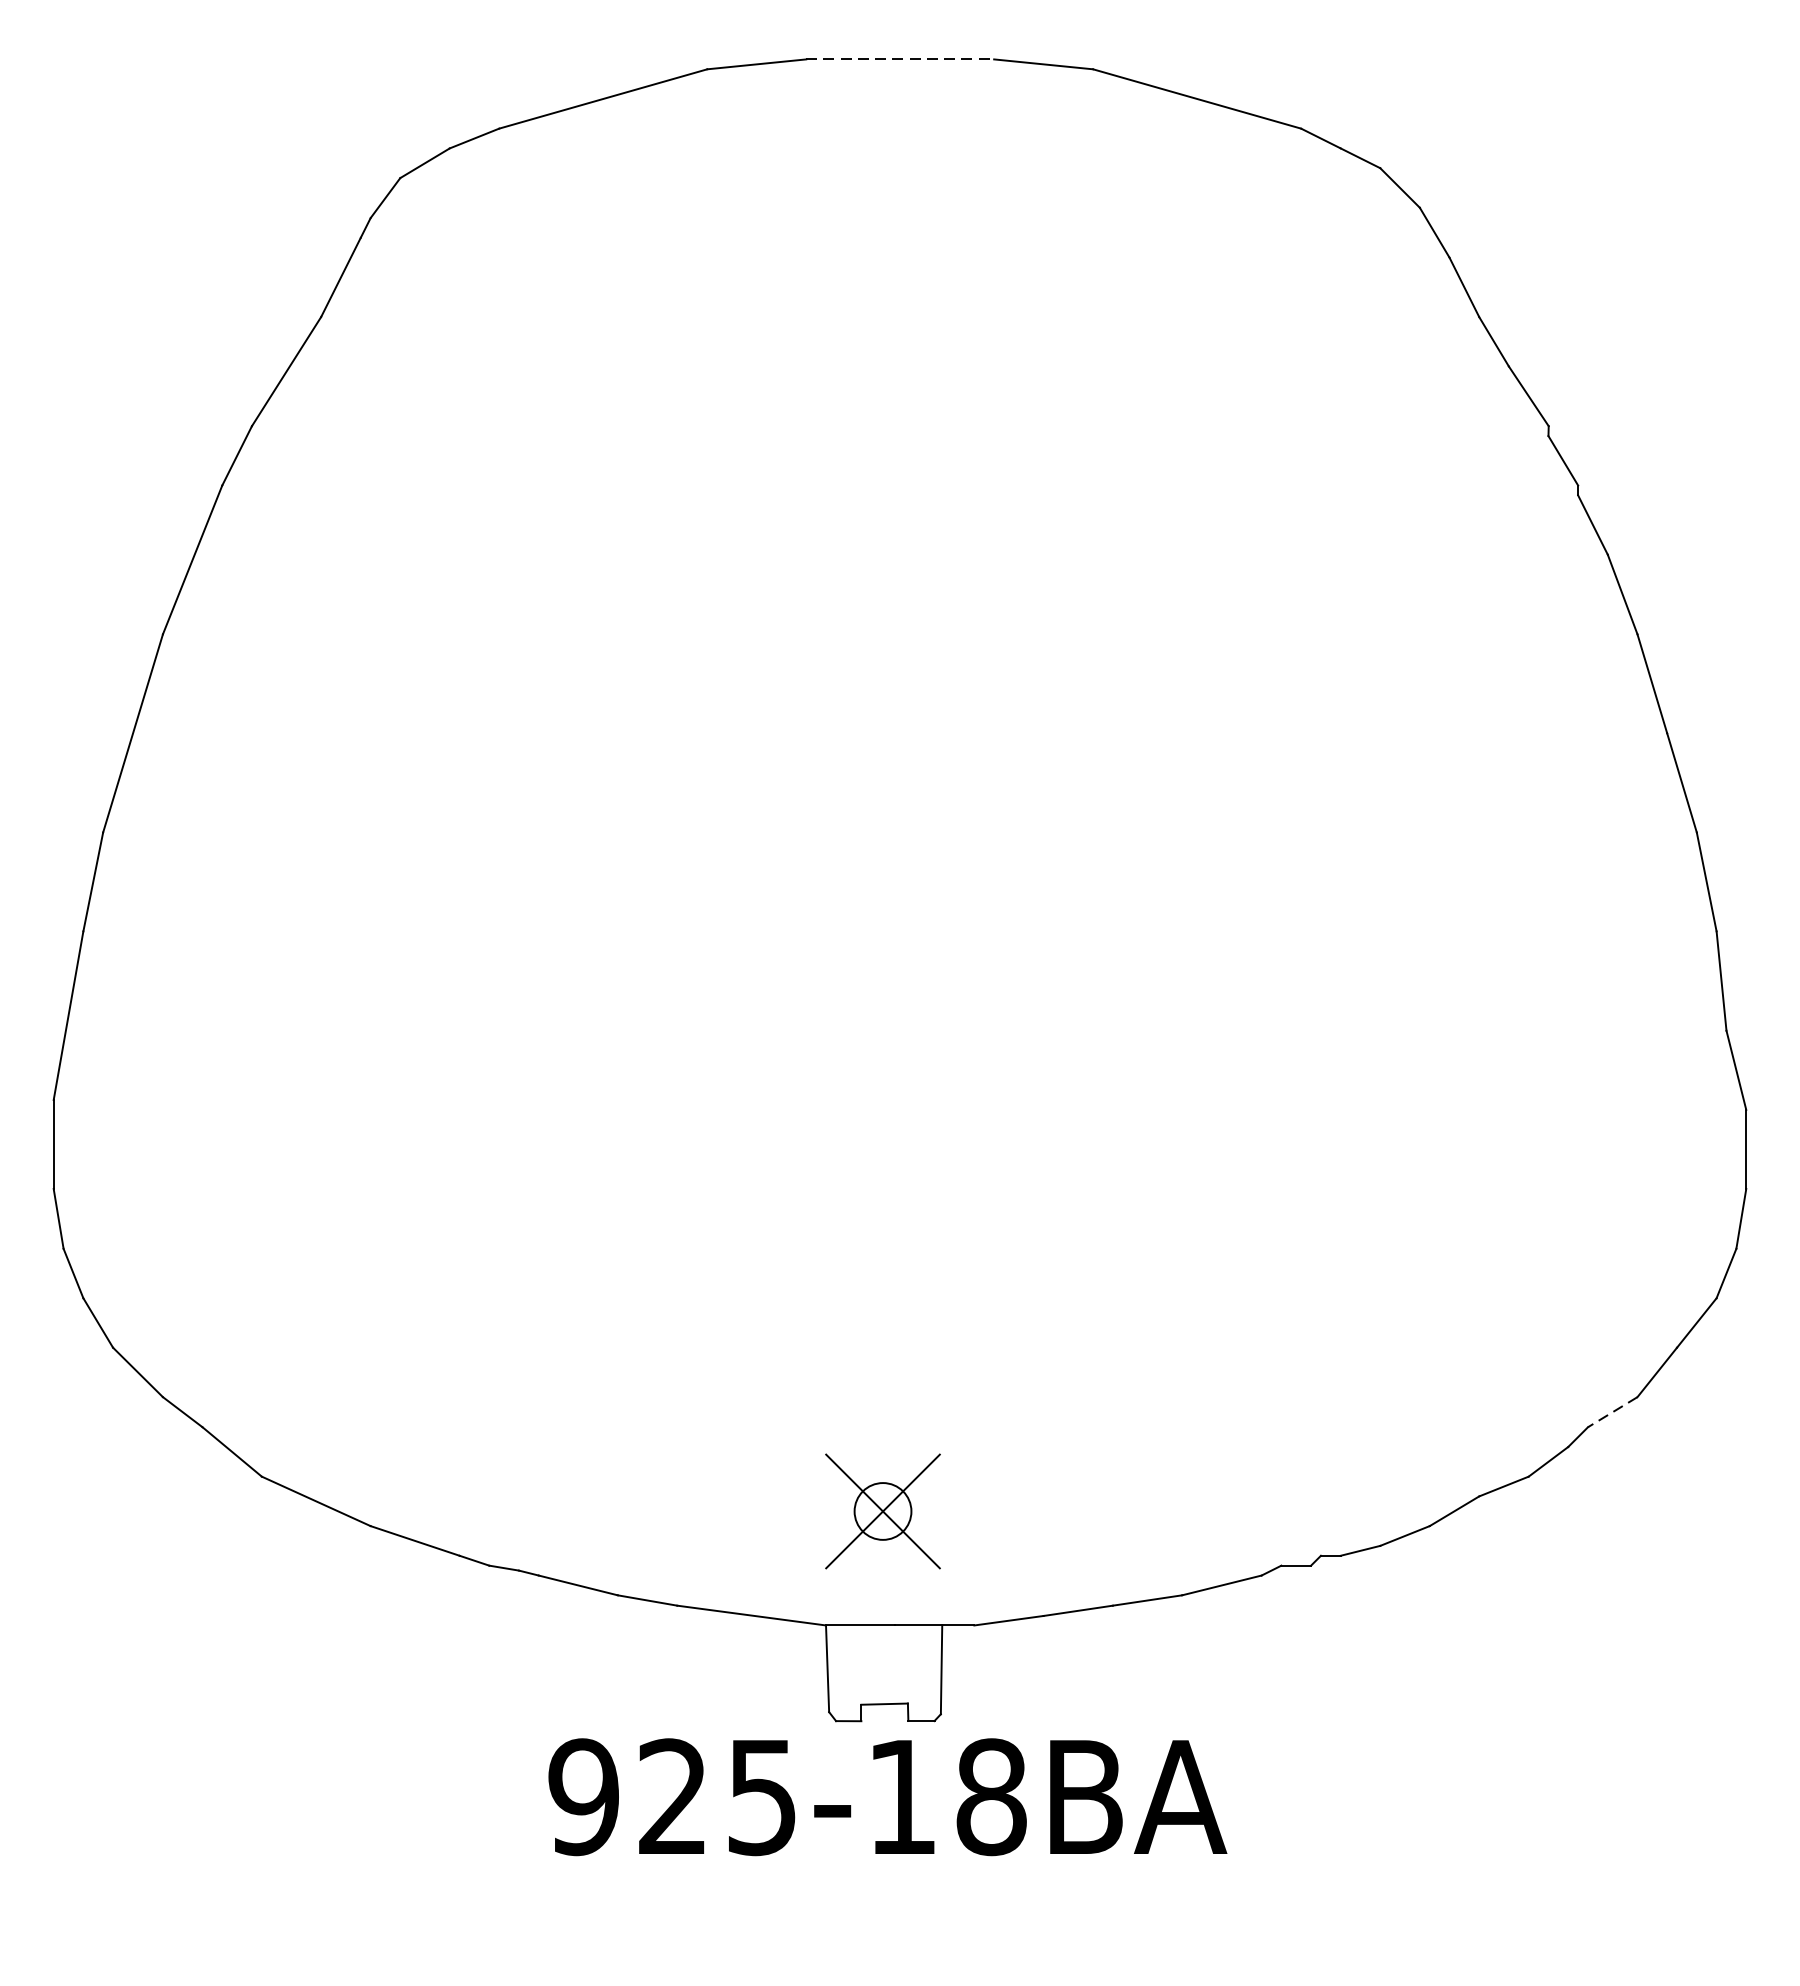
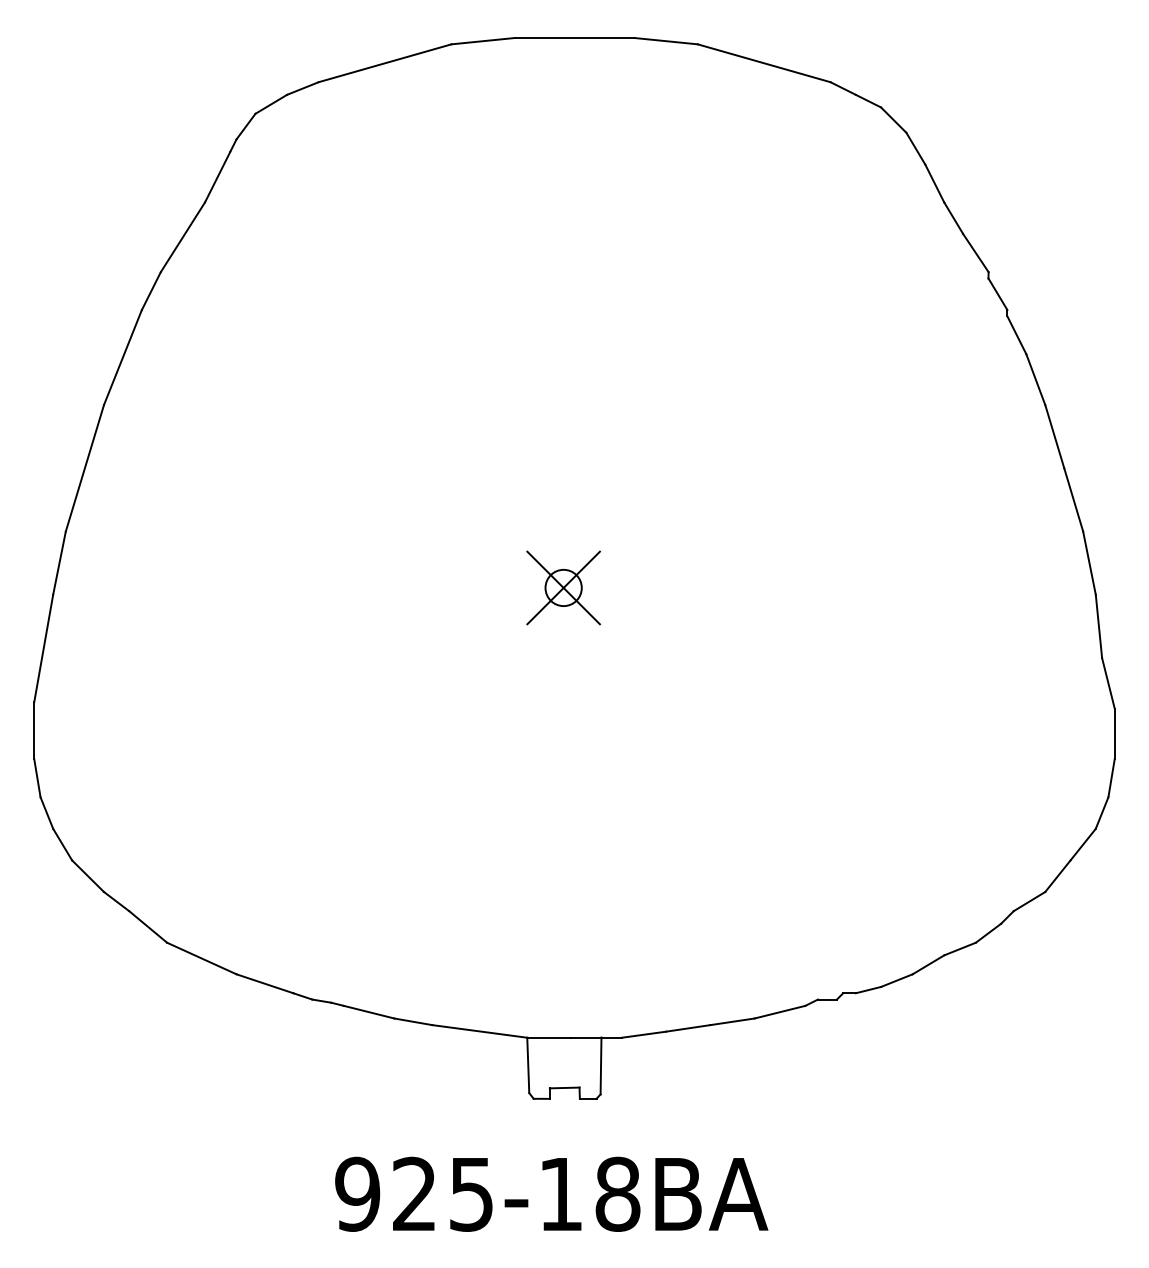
line: (900, 60) -> (574, 38), dashed -> solid
line: (1612, 1412) -> (1029, 901), dashed -> solid
part: (882, 1510) -> (563, 587), moved
text: (887, 1795) -> (551, 1193), moved

